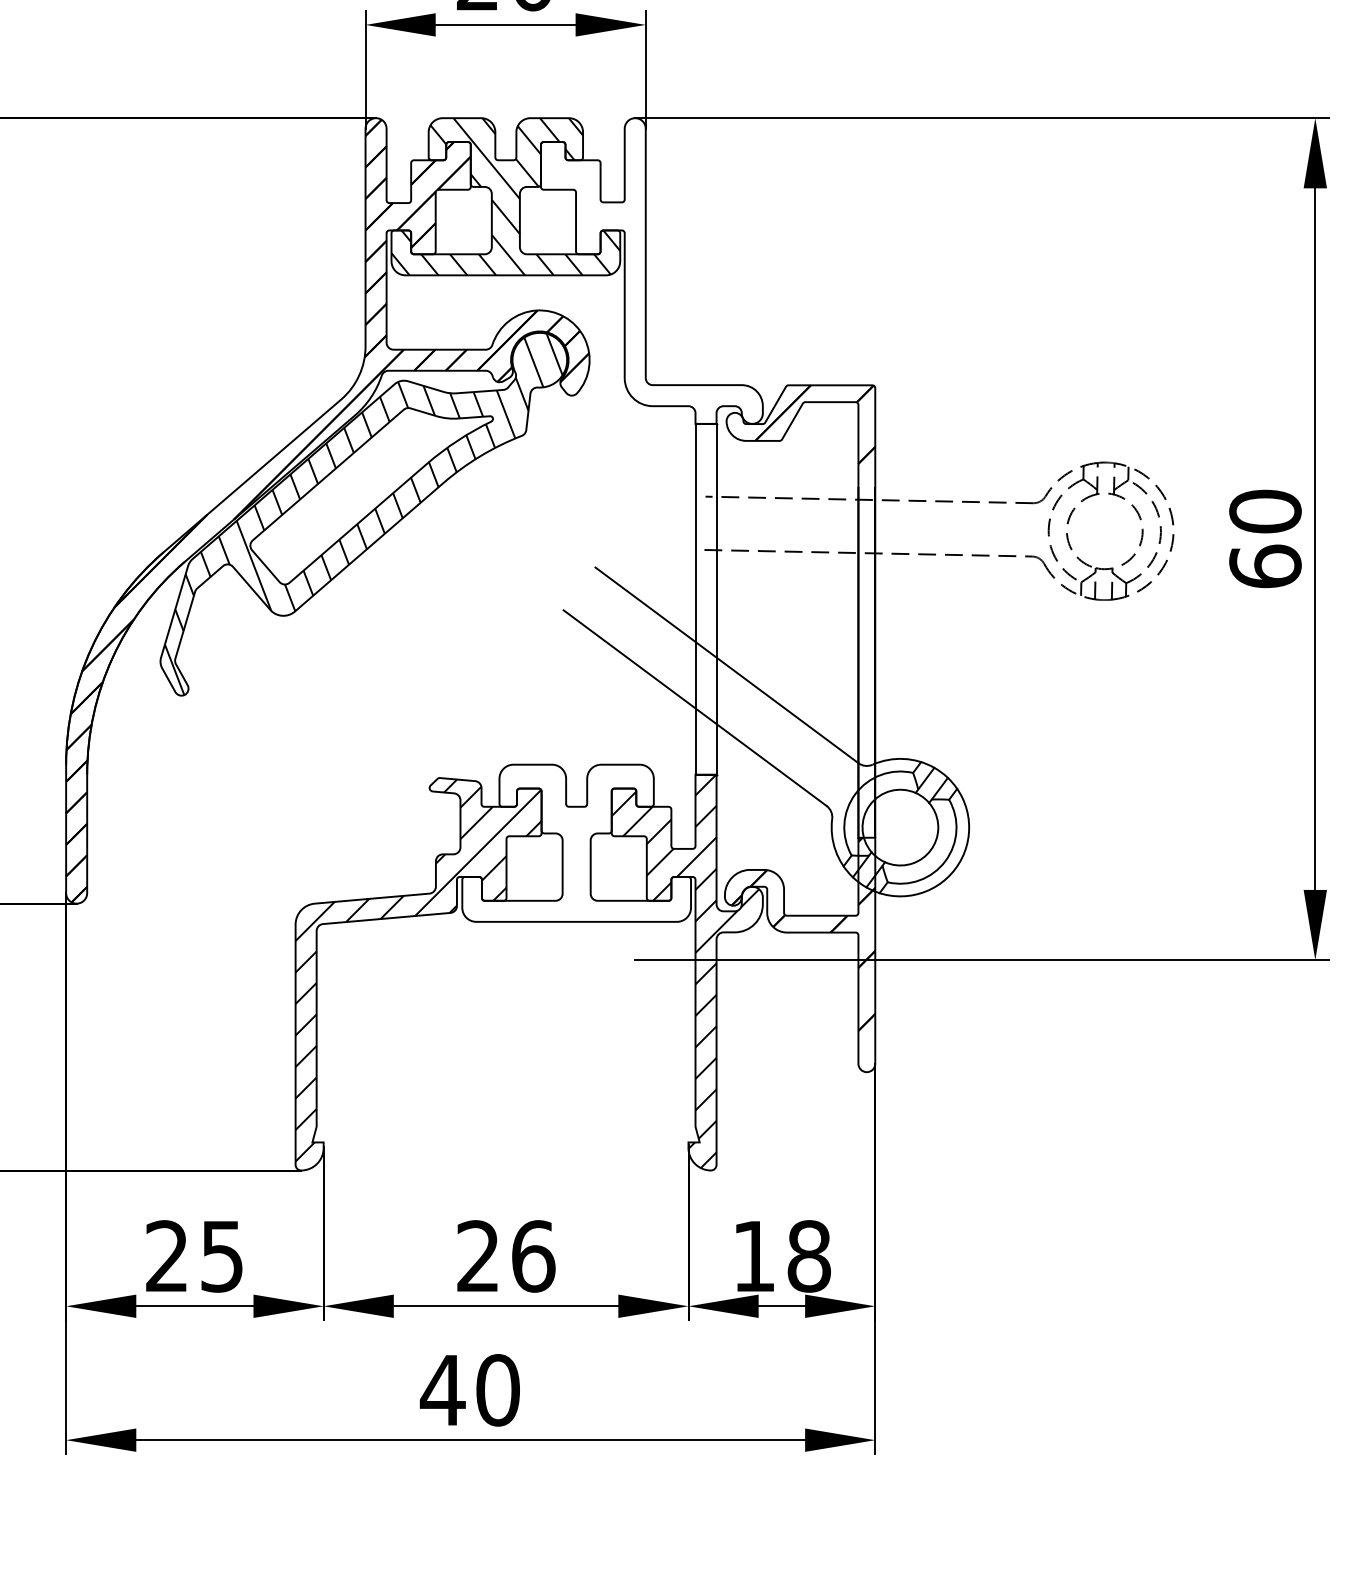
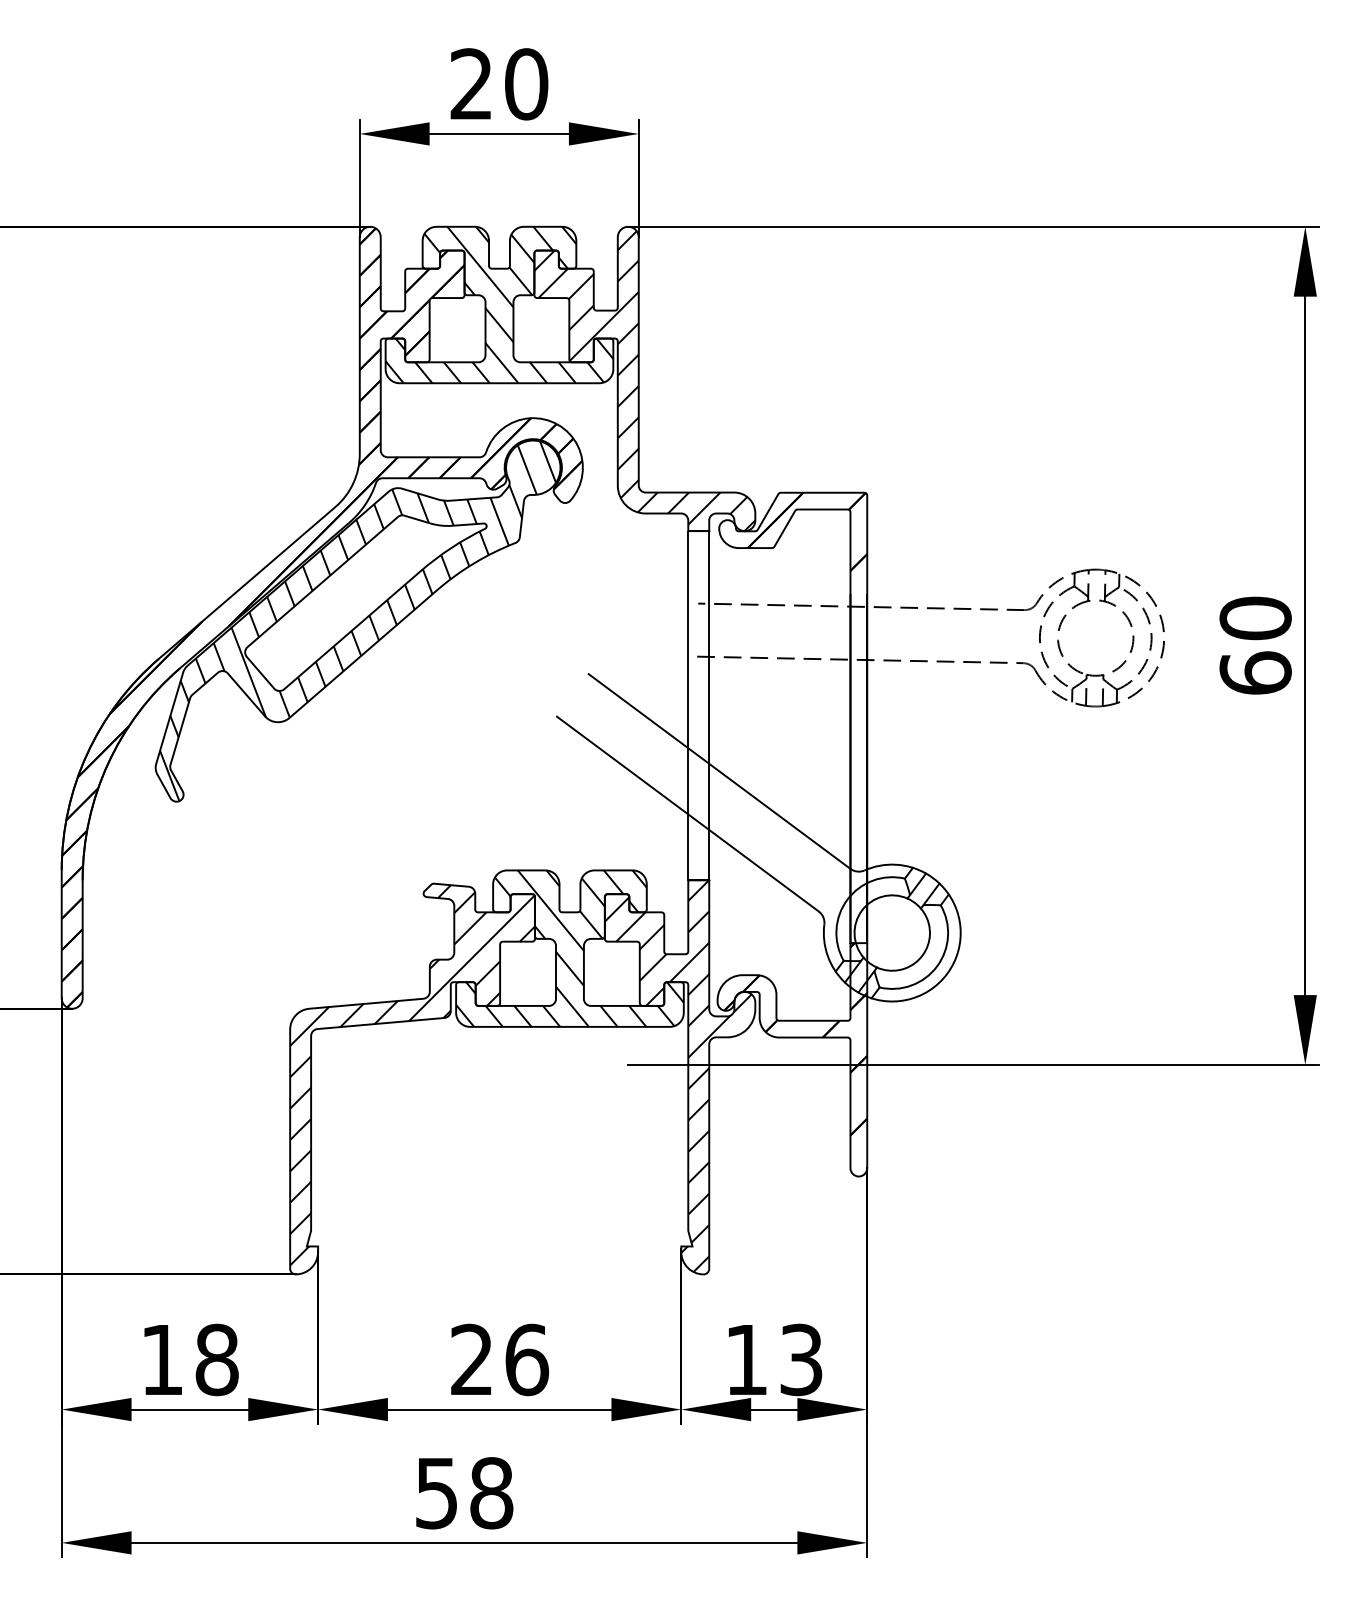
hatch: (651, 273) -> (644, 381), added
hatch: (576, 843) -> (569, 948), added
text: (194, 1255) -> (189, 1359), 25 -> 18
text: (809, 1255) -> (801, 1359), 18 -> 13
text: (469, 1390) -> (463, 1493), 40 -> 58

